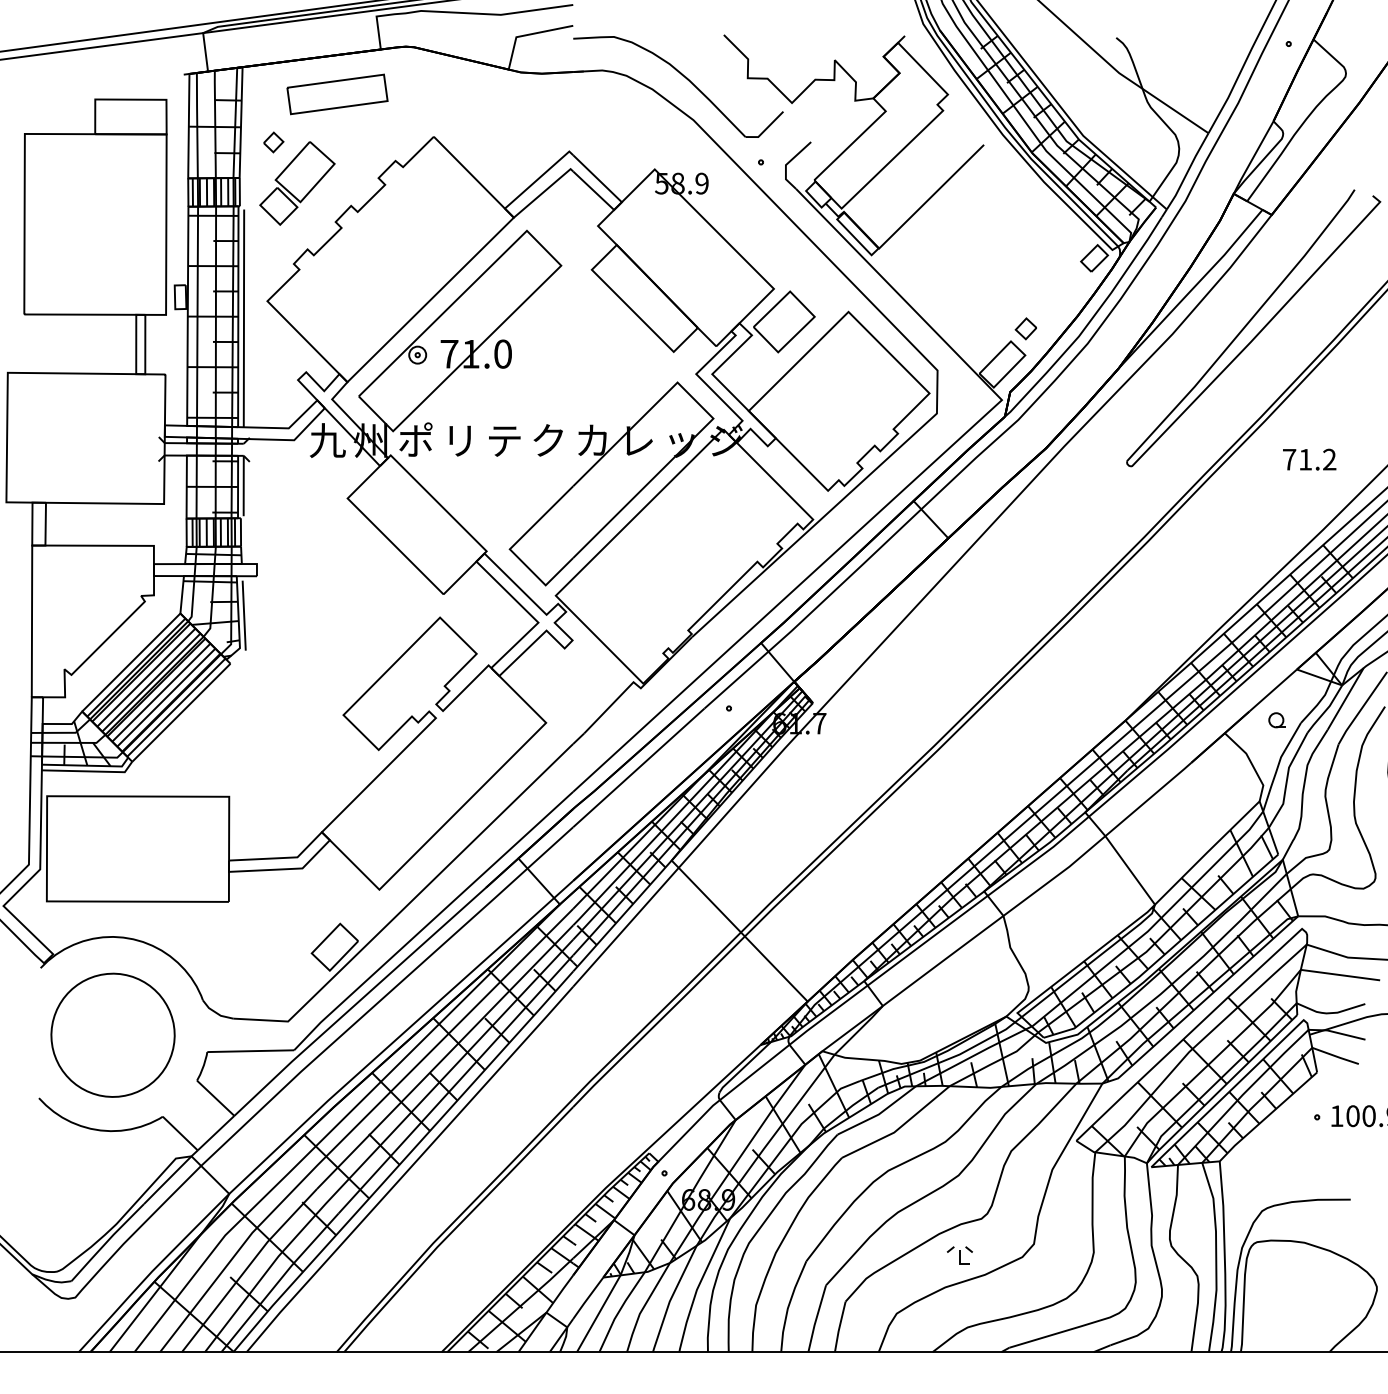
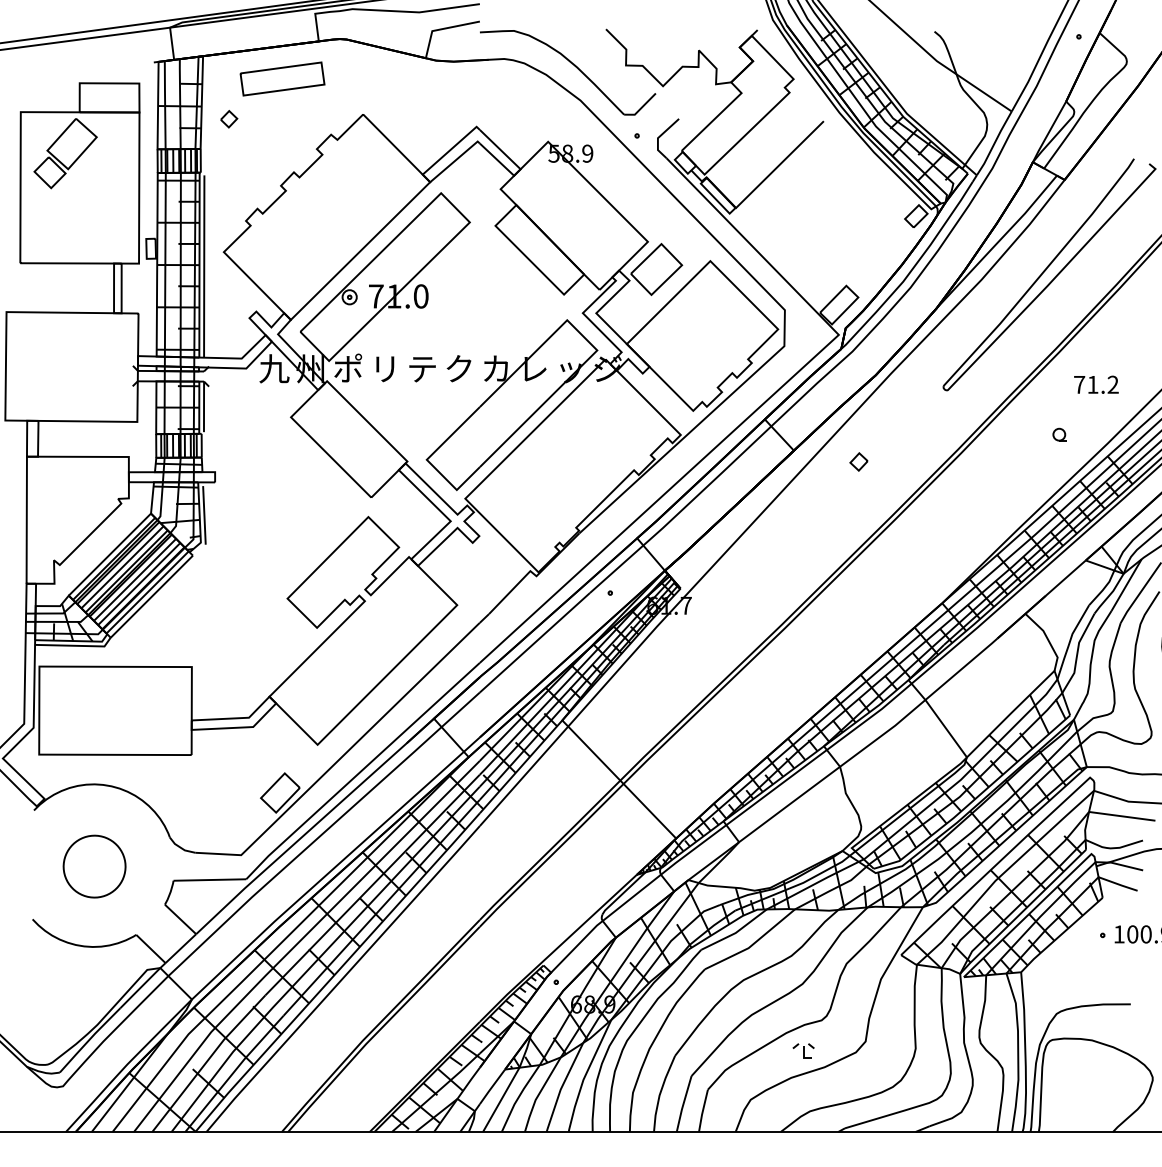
part: (297, 183) -> (65, 153), moved
part: (1025, 328) -> (858, 461), moved
part: (1276, 720) -> (1059, 434), moved
part: (112, 1034) -> (94, 866), size x0.6

